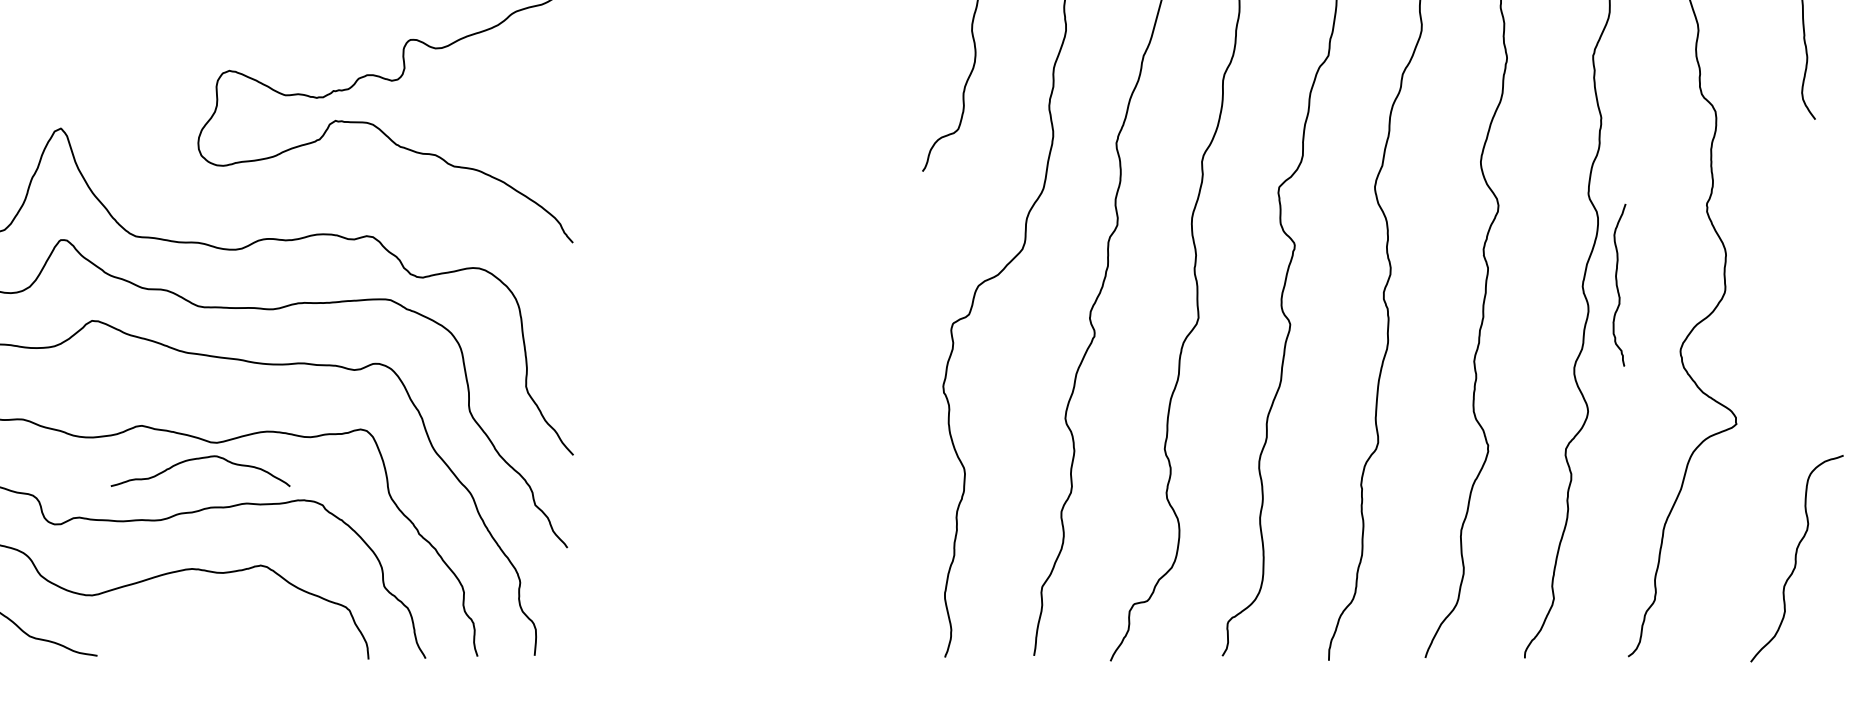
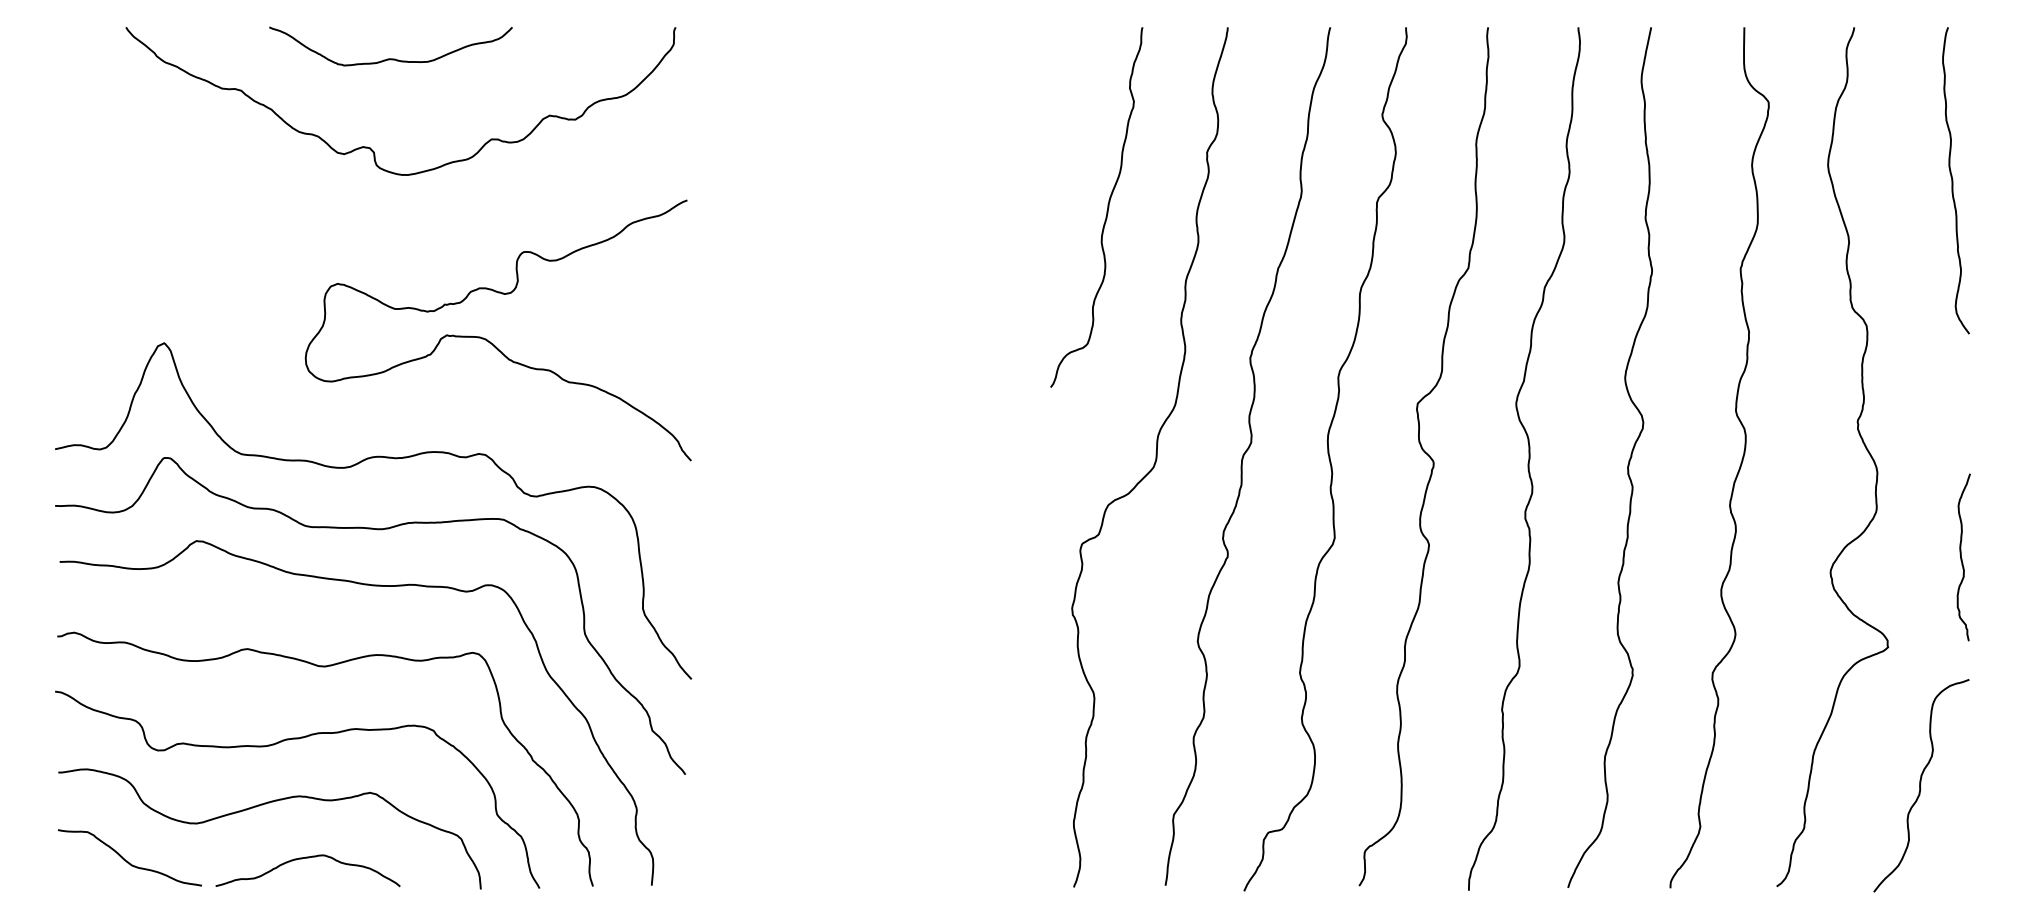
curve: (1618, 286) -> (1962, 558), moved
curve: (200, 459) -> (307, 858), moved
curve: (1796, 558) -> (1920, 785), moved

